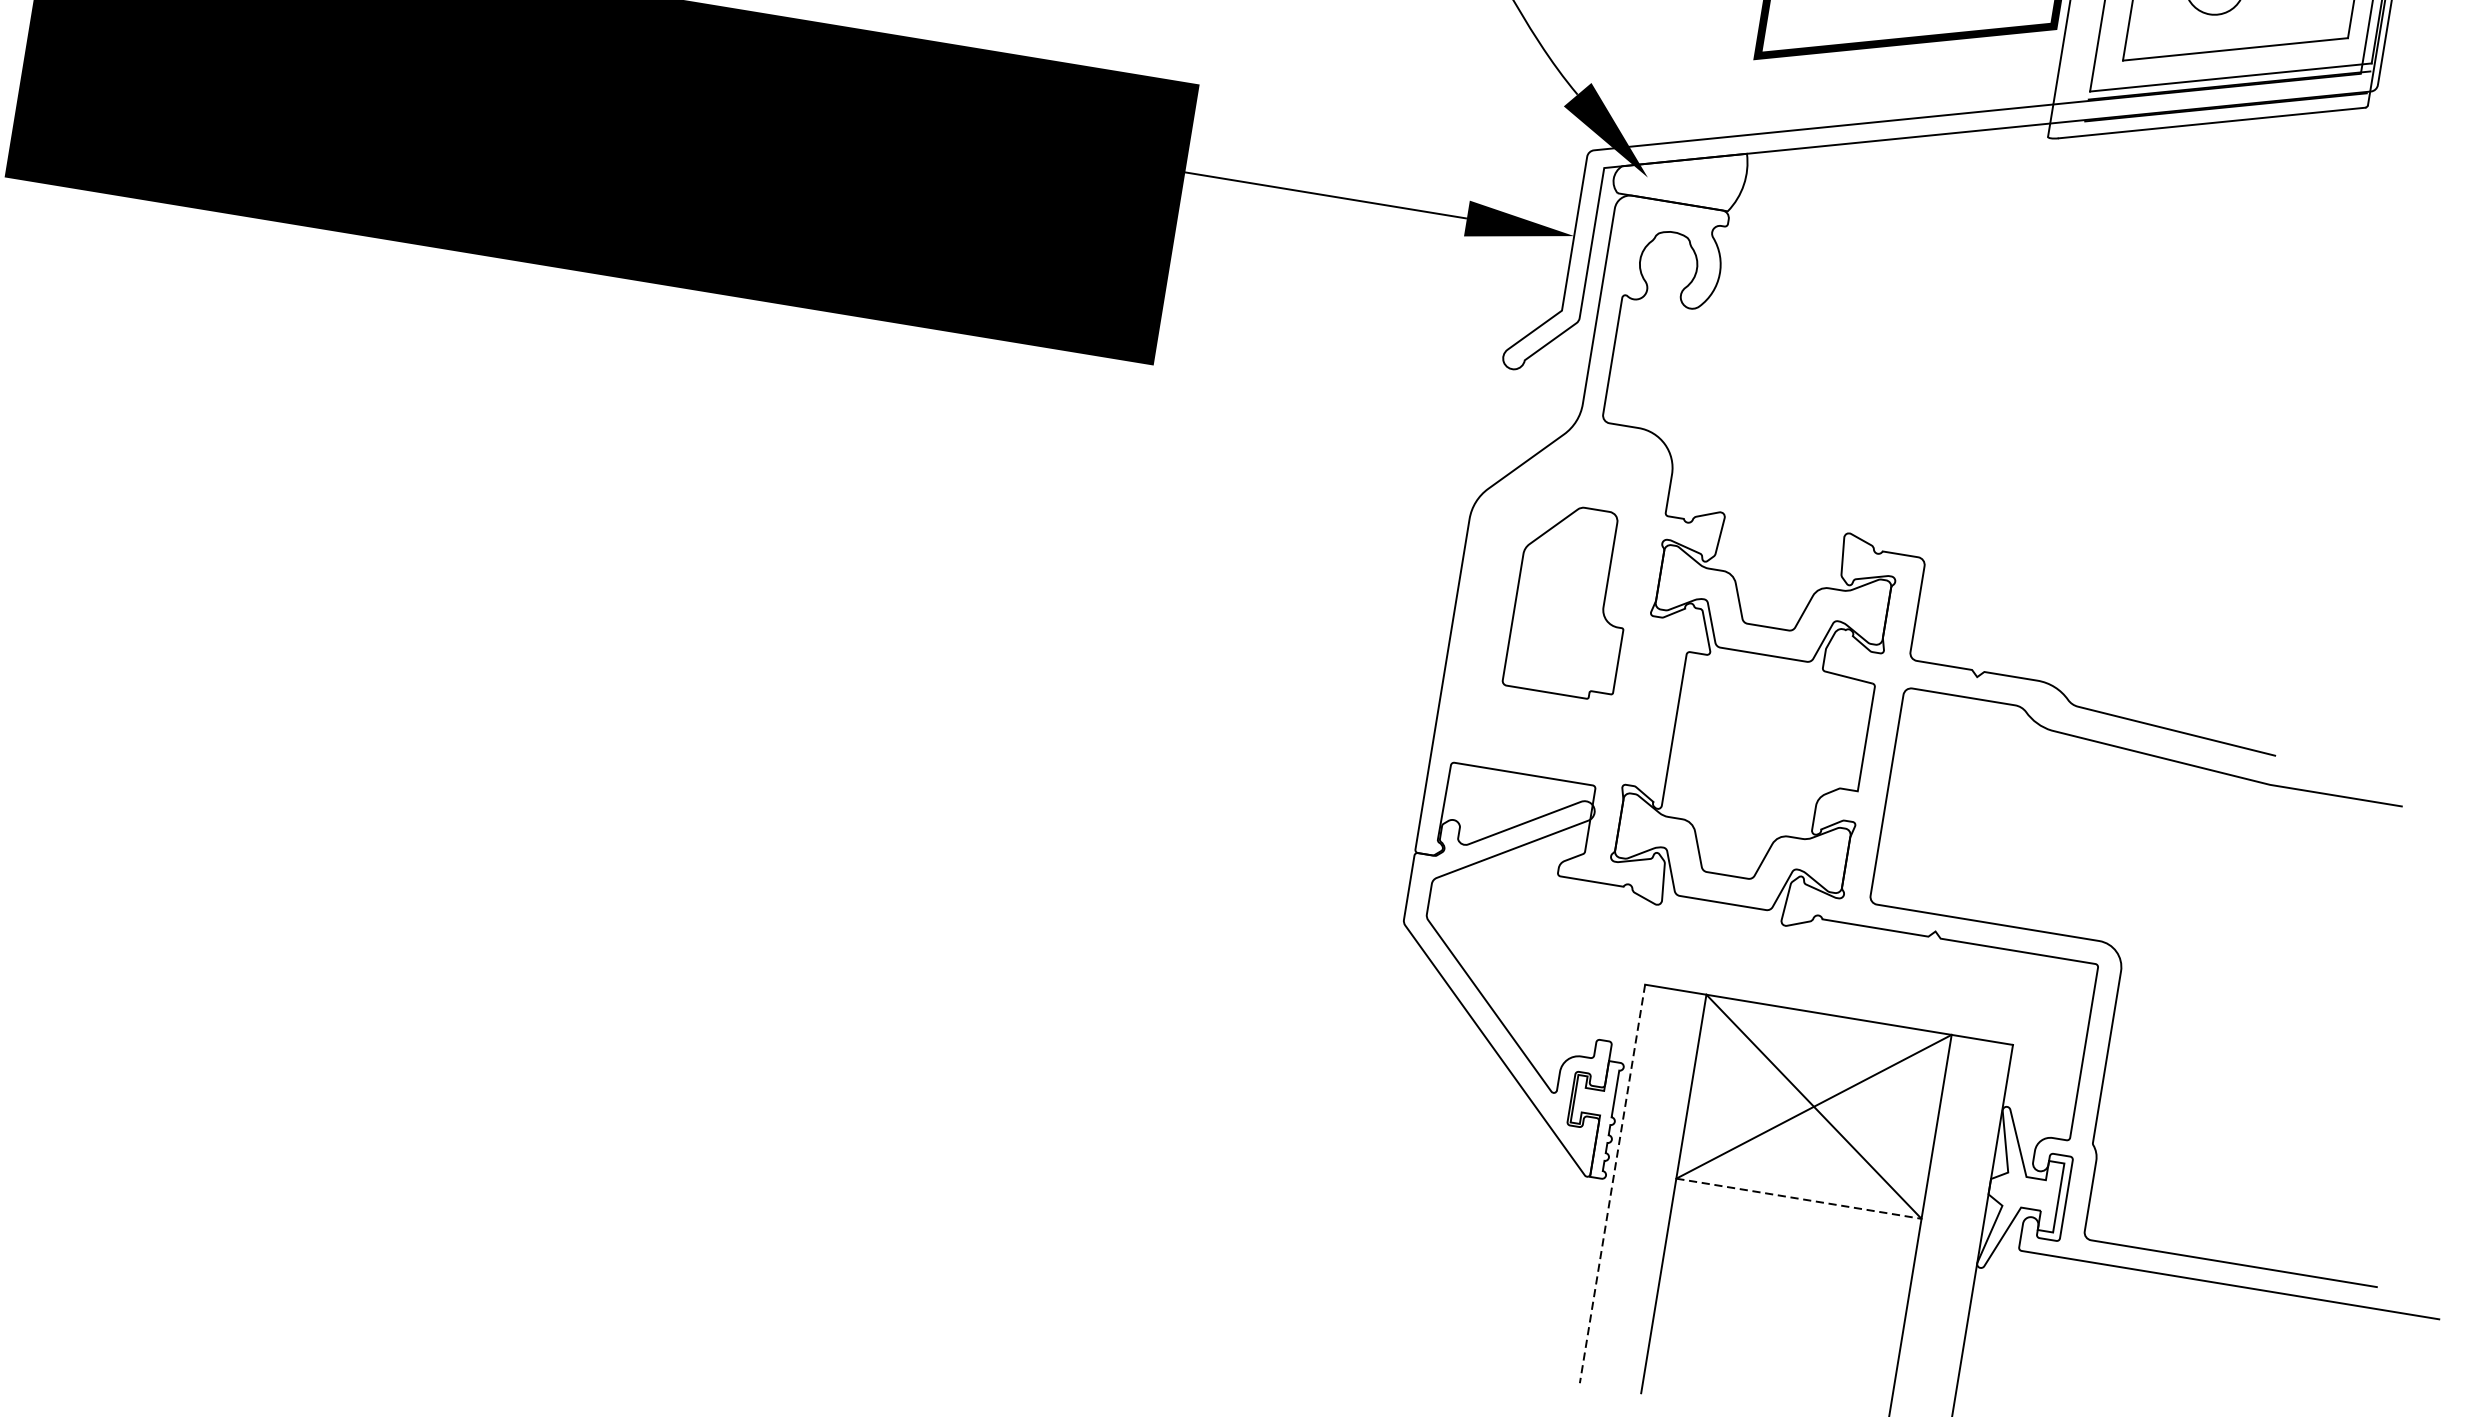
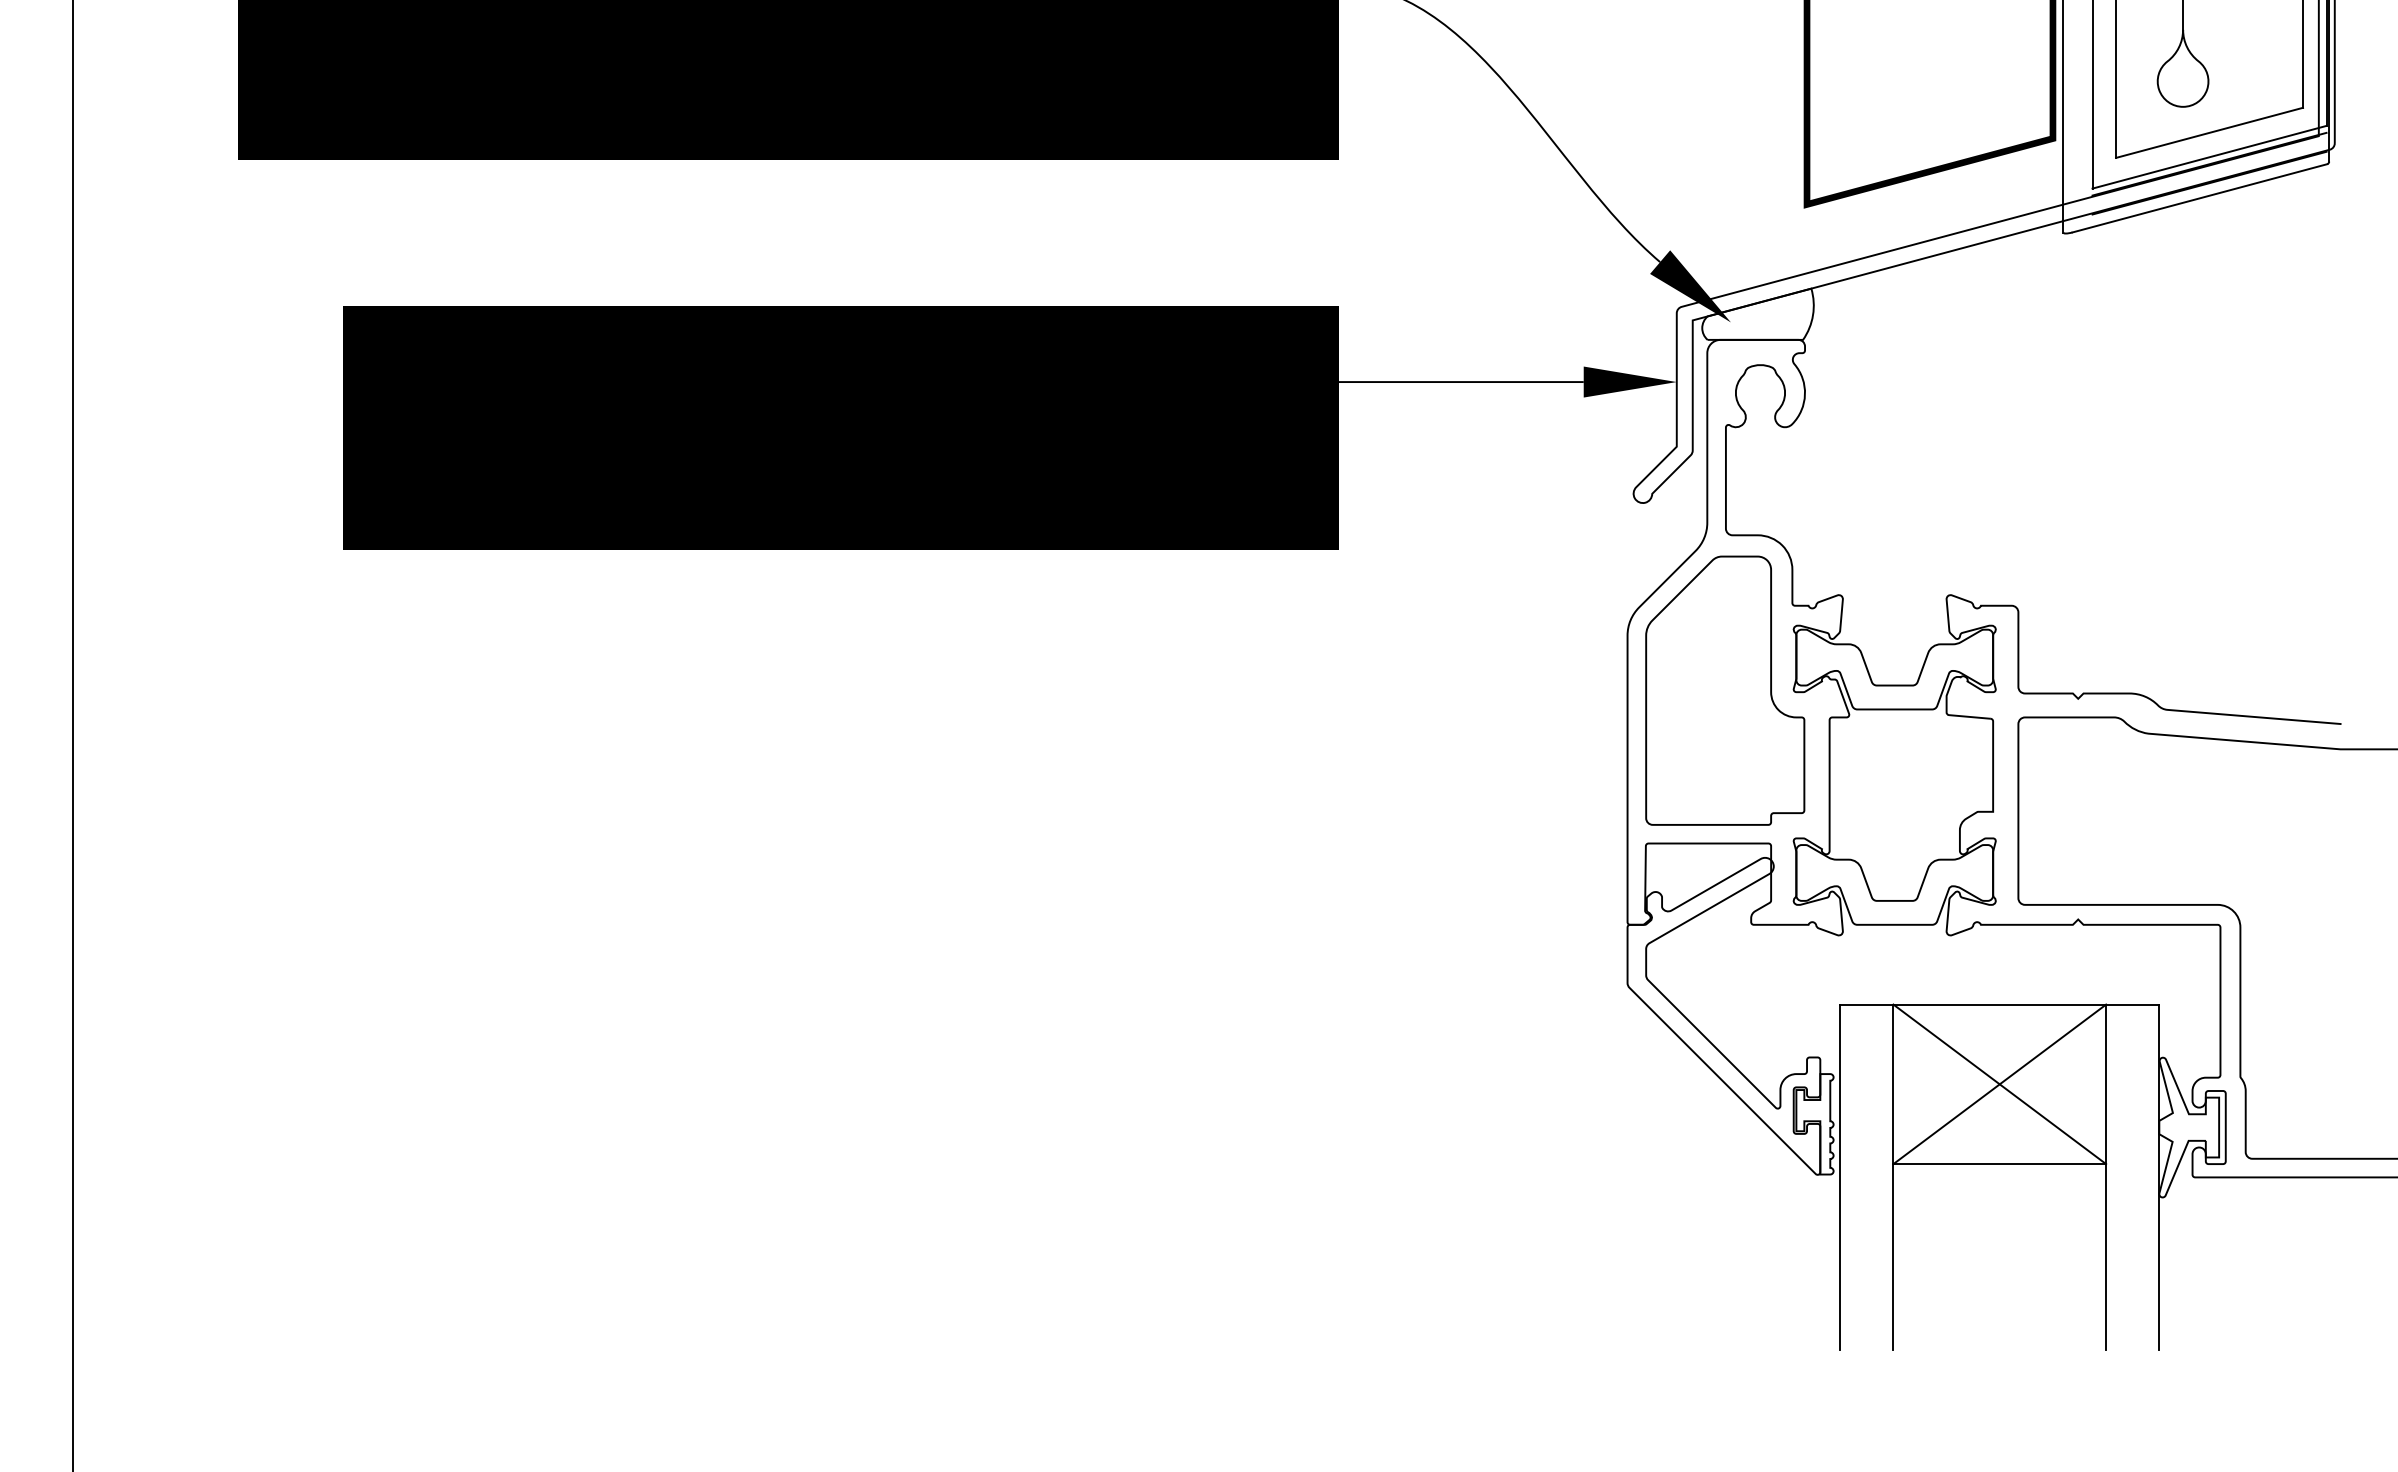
part: (1572, 600) -> (1725, 690), size x1.67
line: (1612, 1184) -> (1840, 1177), dashed -> solid
line: (1799, 1199) -> (2000, 1164), dashed -> solid

